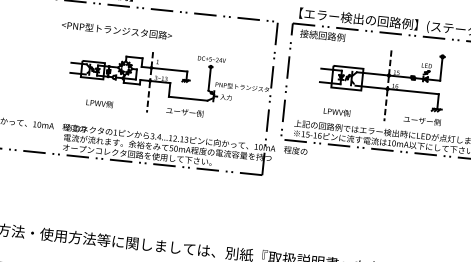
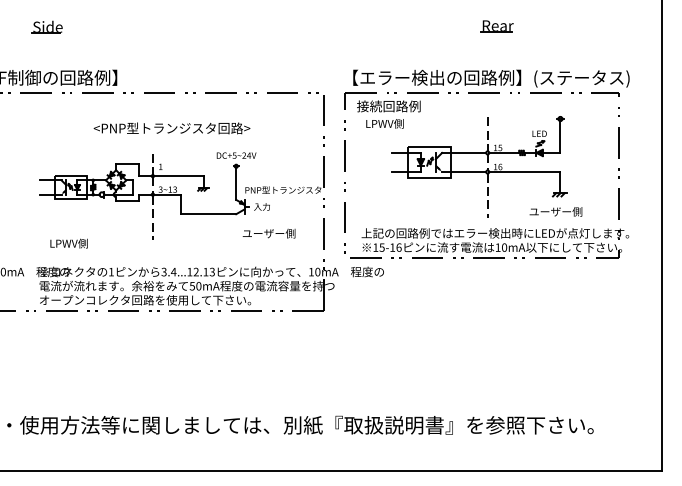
text: (116, 30) -> (171, 128), moved
text: (99, 103) -> (68, 243), moved
text: (336, 111) -> (384, 123), moved
text: (184, 112) -> (268, 233), moved
text: (421, 120) -> (555, 211), moved

